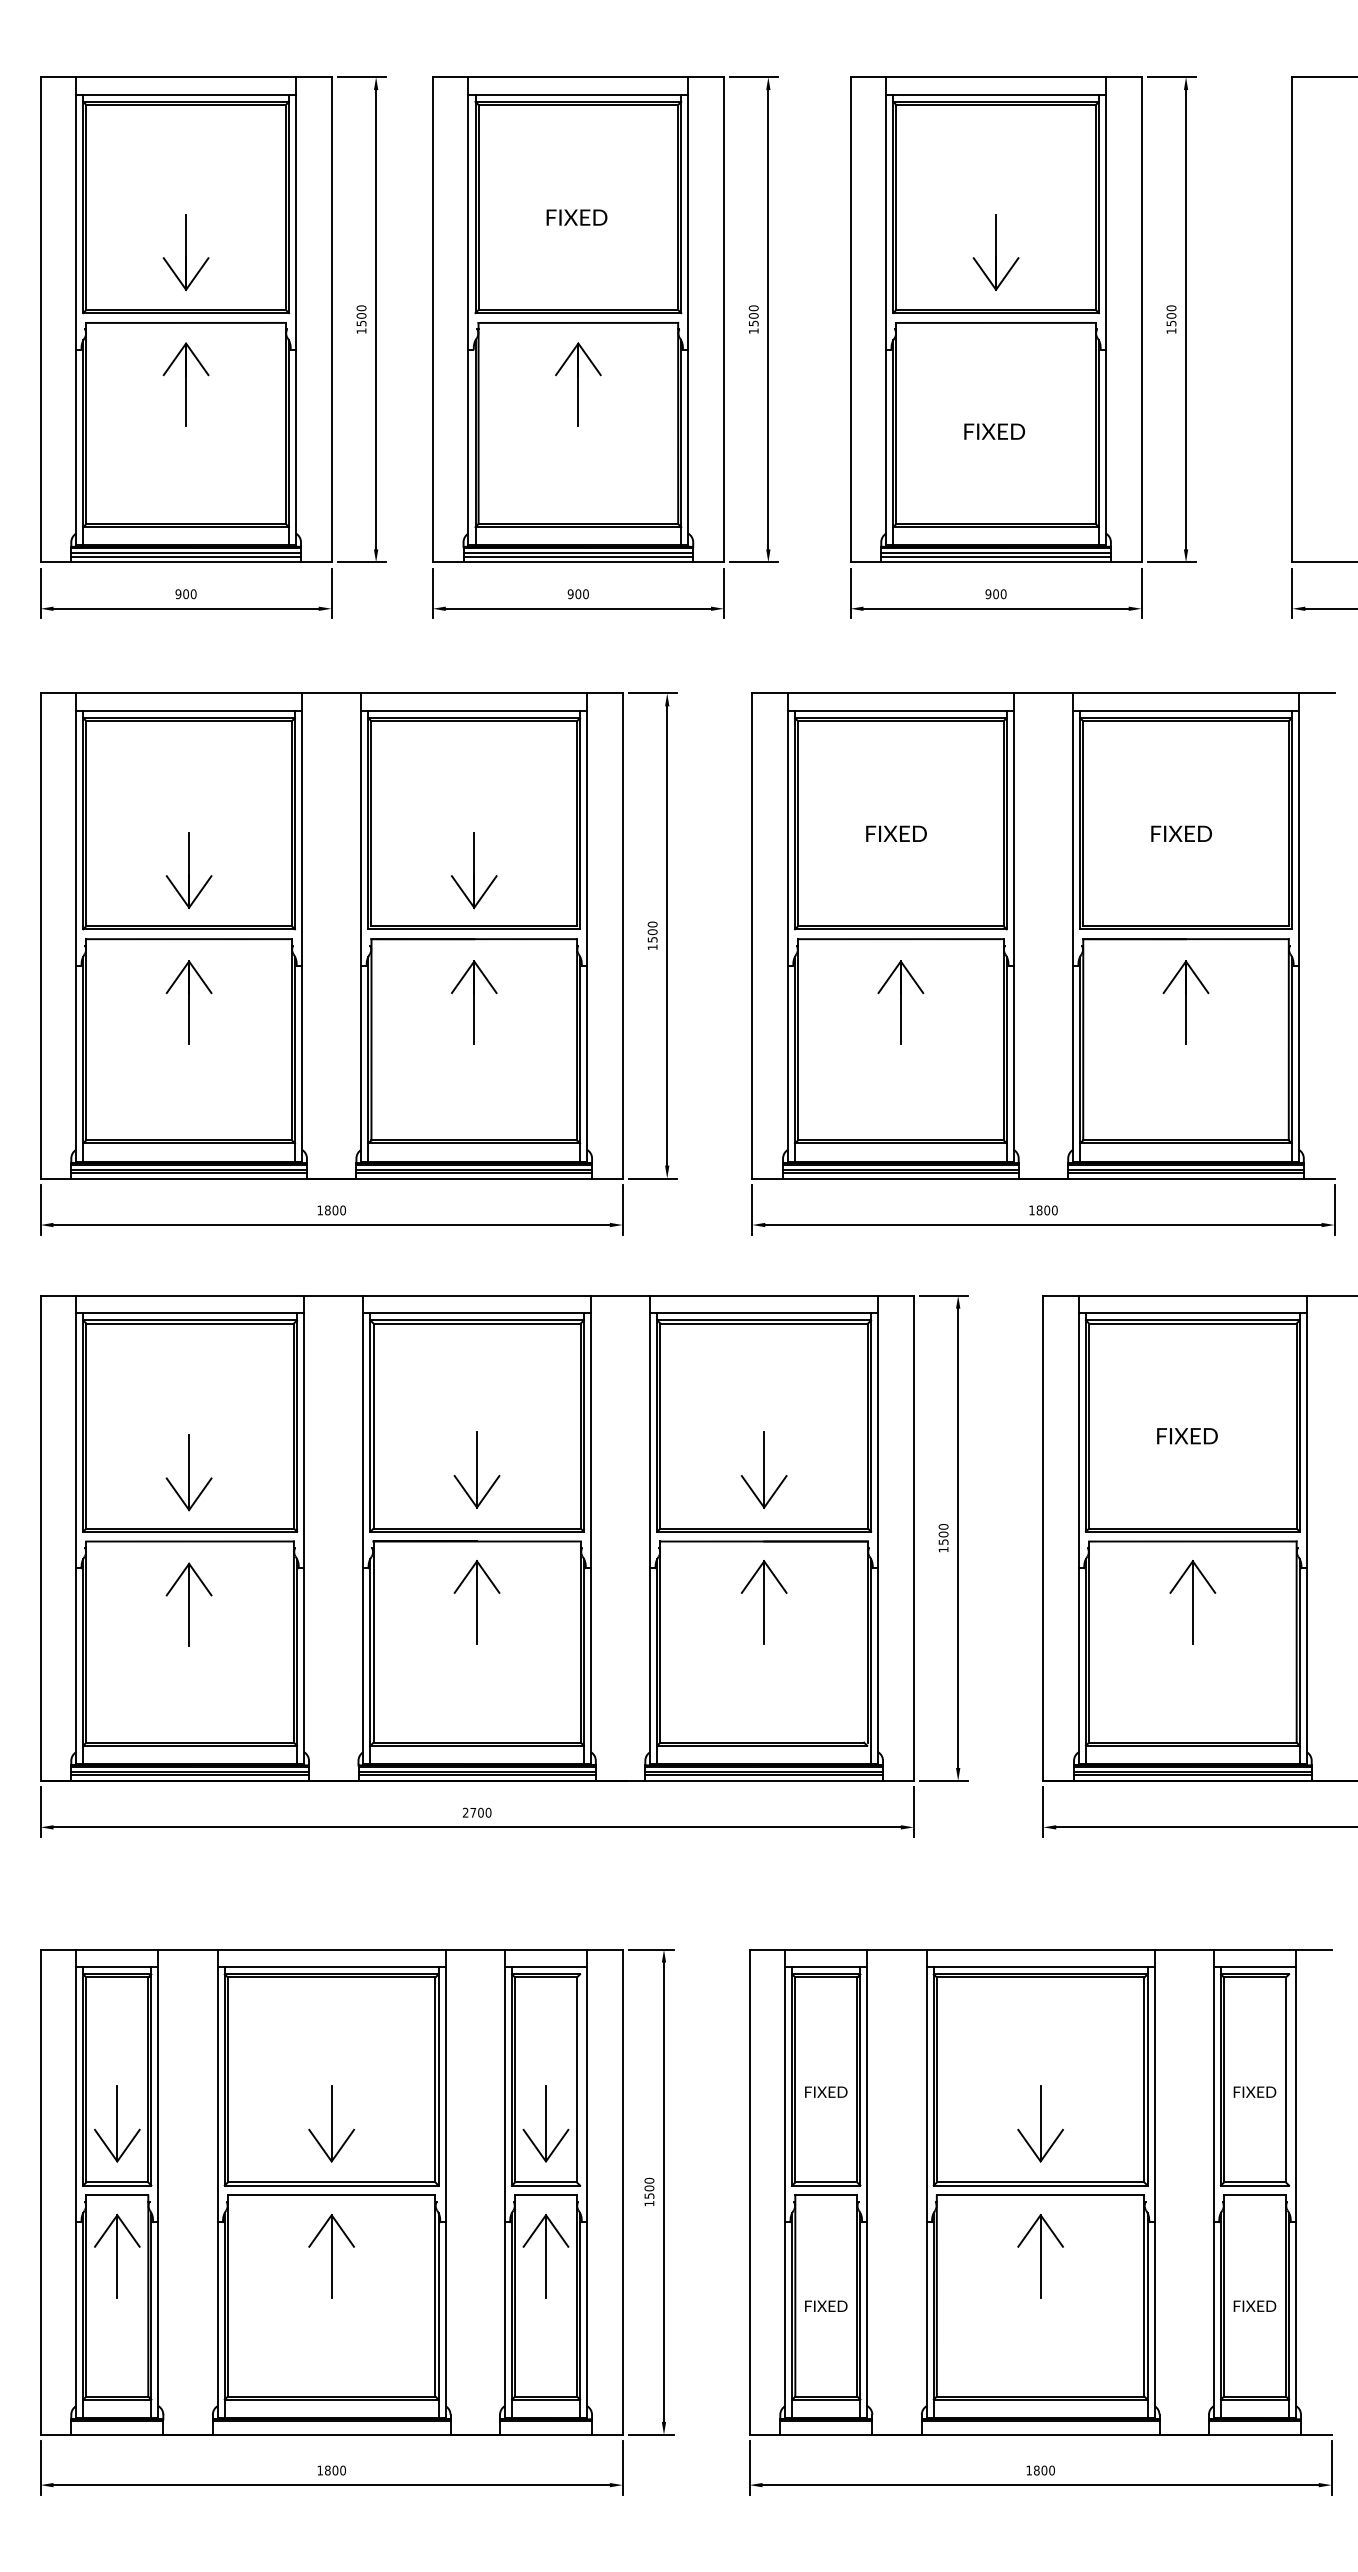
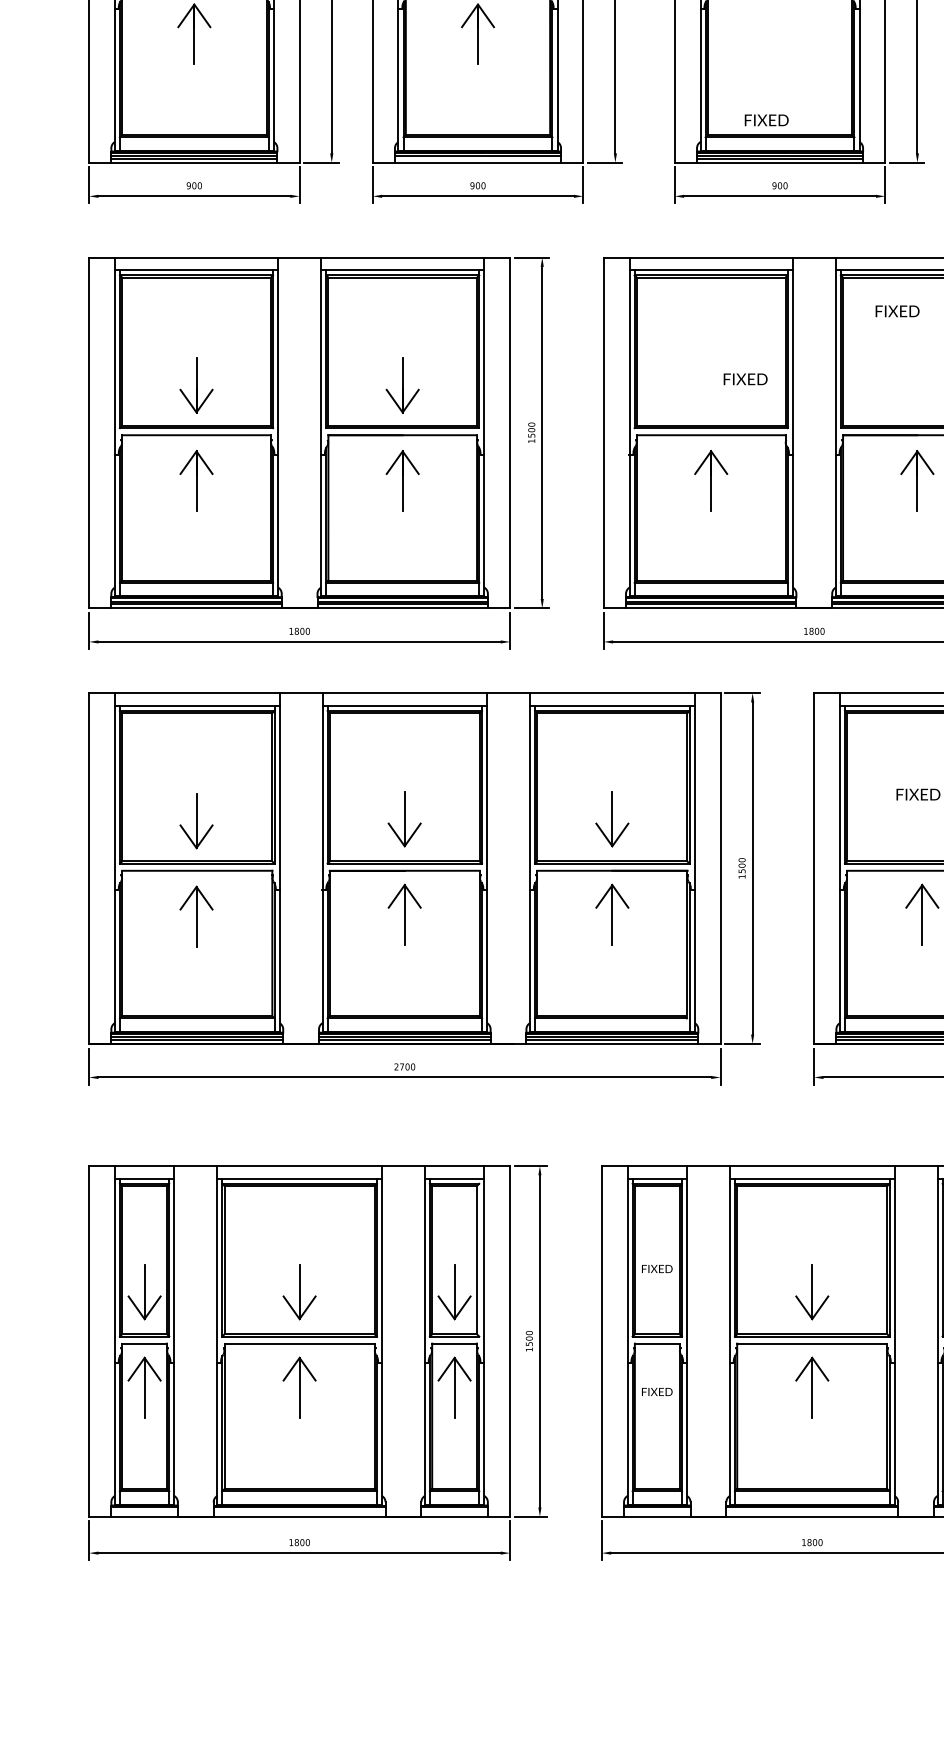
text: (994, 431) -> (766, 120), moved
line: (578, 556) -> (478, 158), removed
text: (896, 833) -> (745, 379), moved
text: (1181, 833) -> (897, 311), moved
text: (826, 2305) -> (657, 1391), moved

